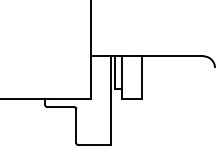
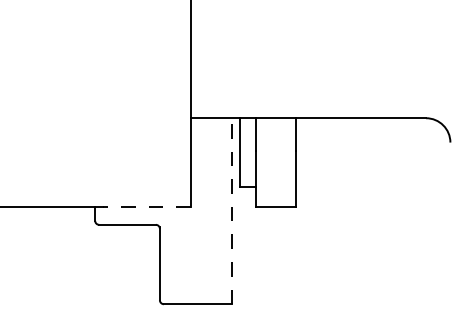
line: (69, 98) -> (145, 206), solid -> dashed
line: (110, 100) -> (231, 210), solid -> dashed

